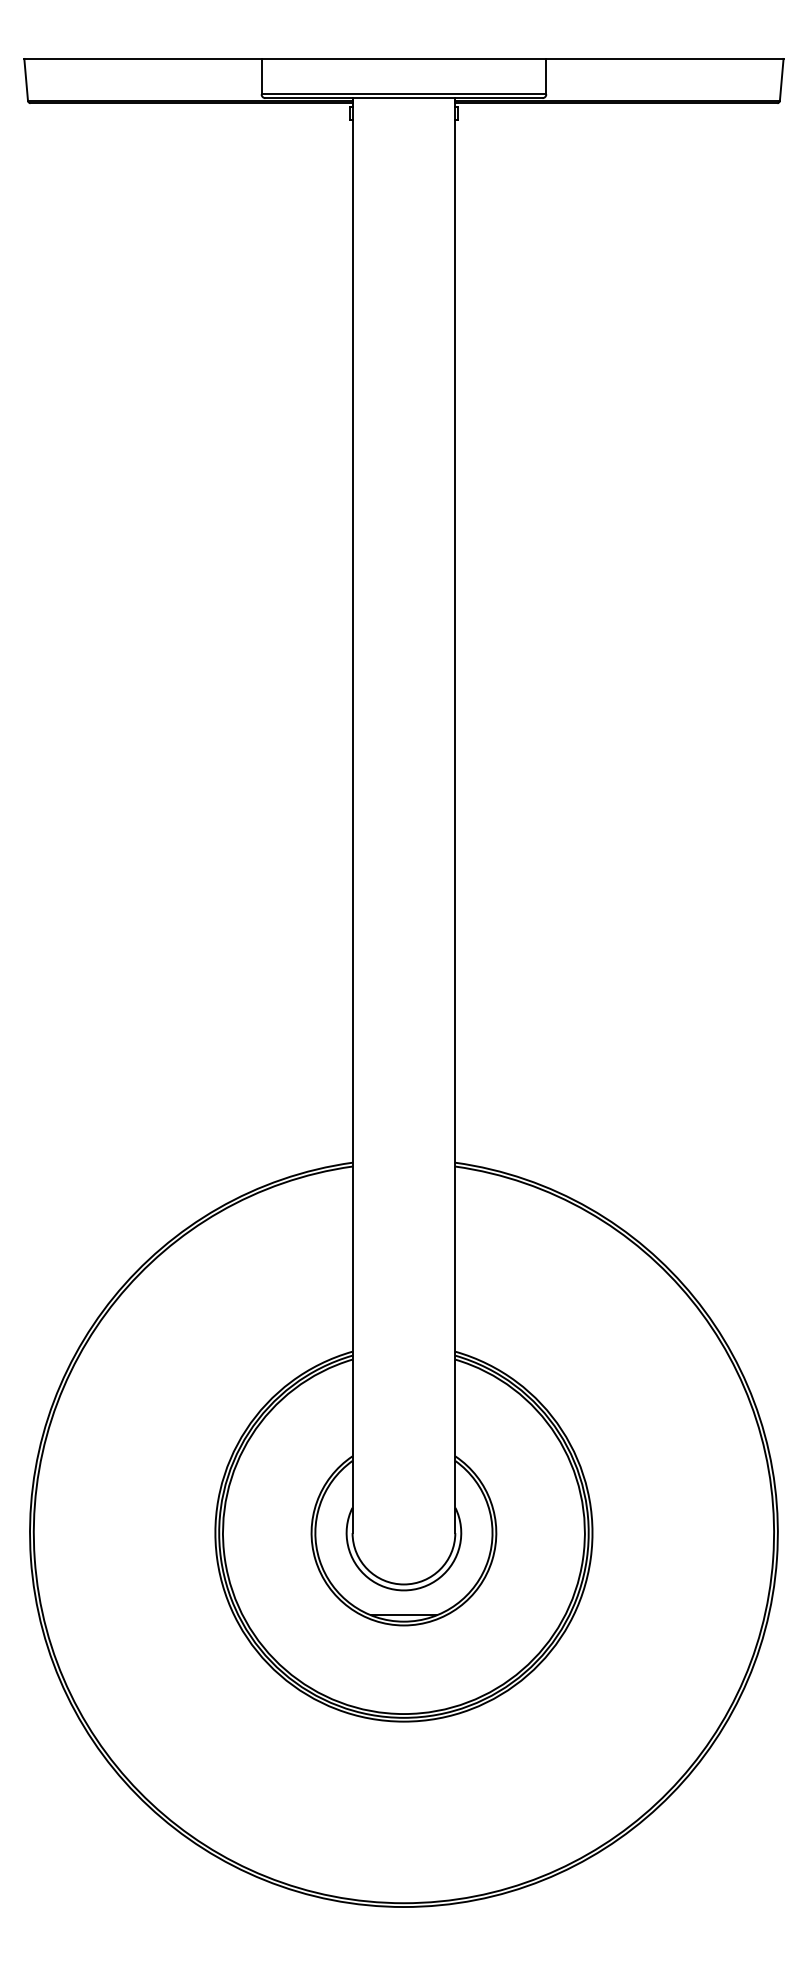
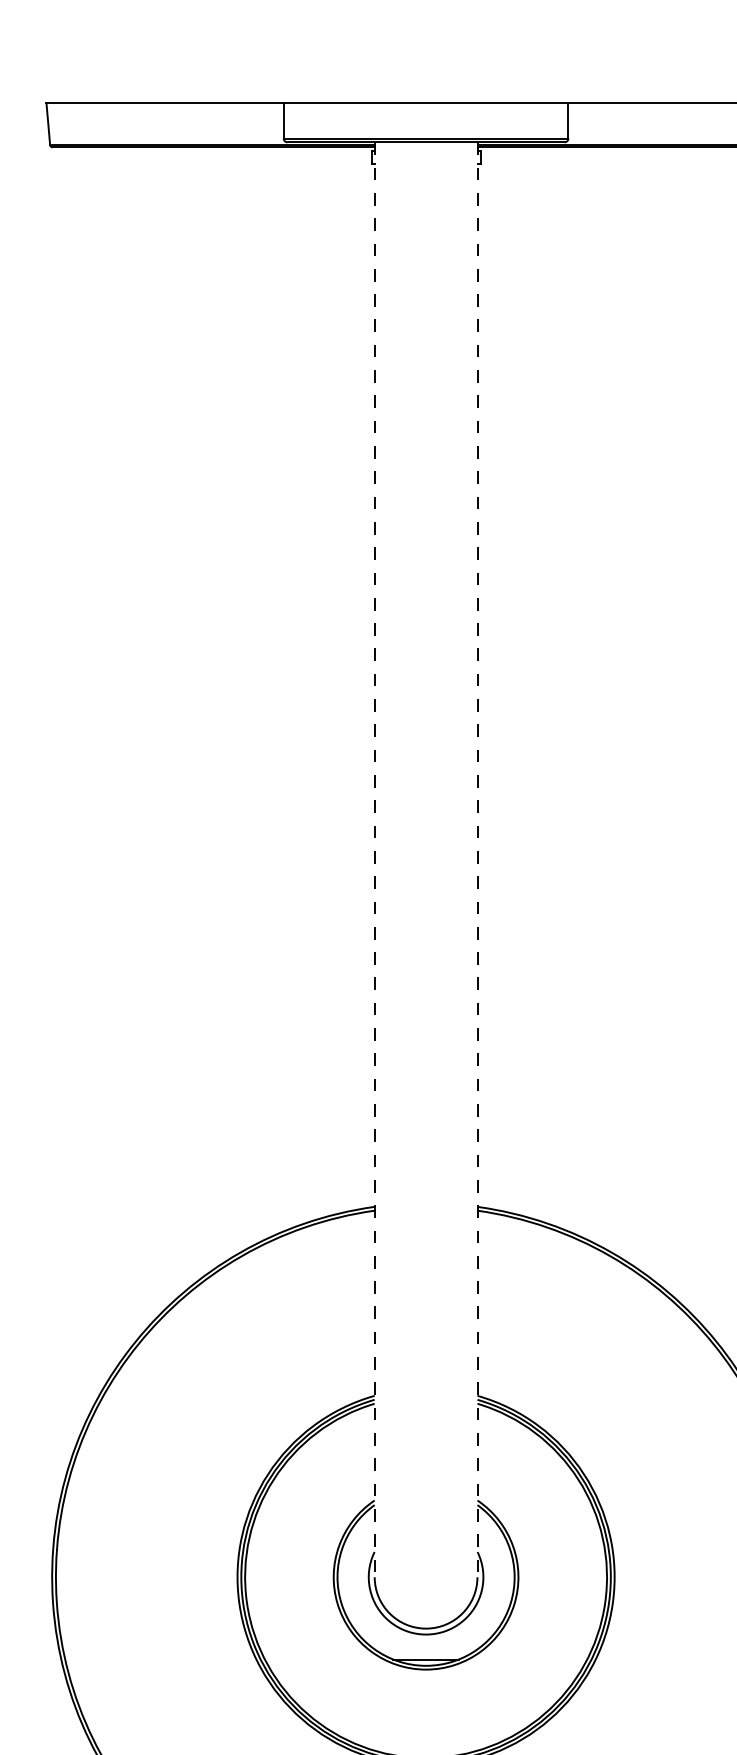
line: (352, 816) -> (374, 860), solid -> dashed
line: (455, 816) -> (477, 860), solid -> dashed

